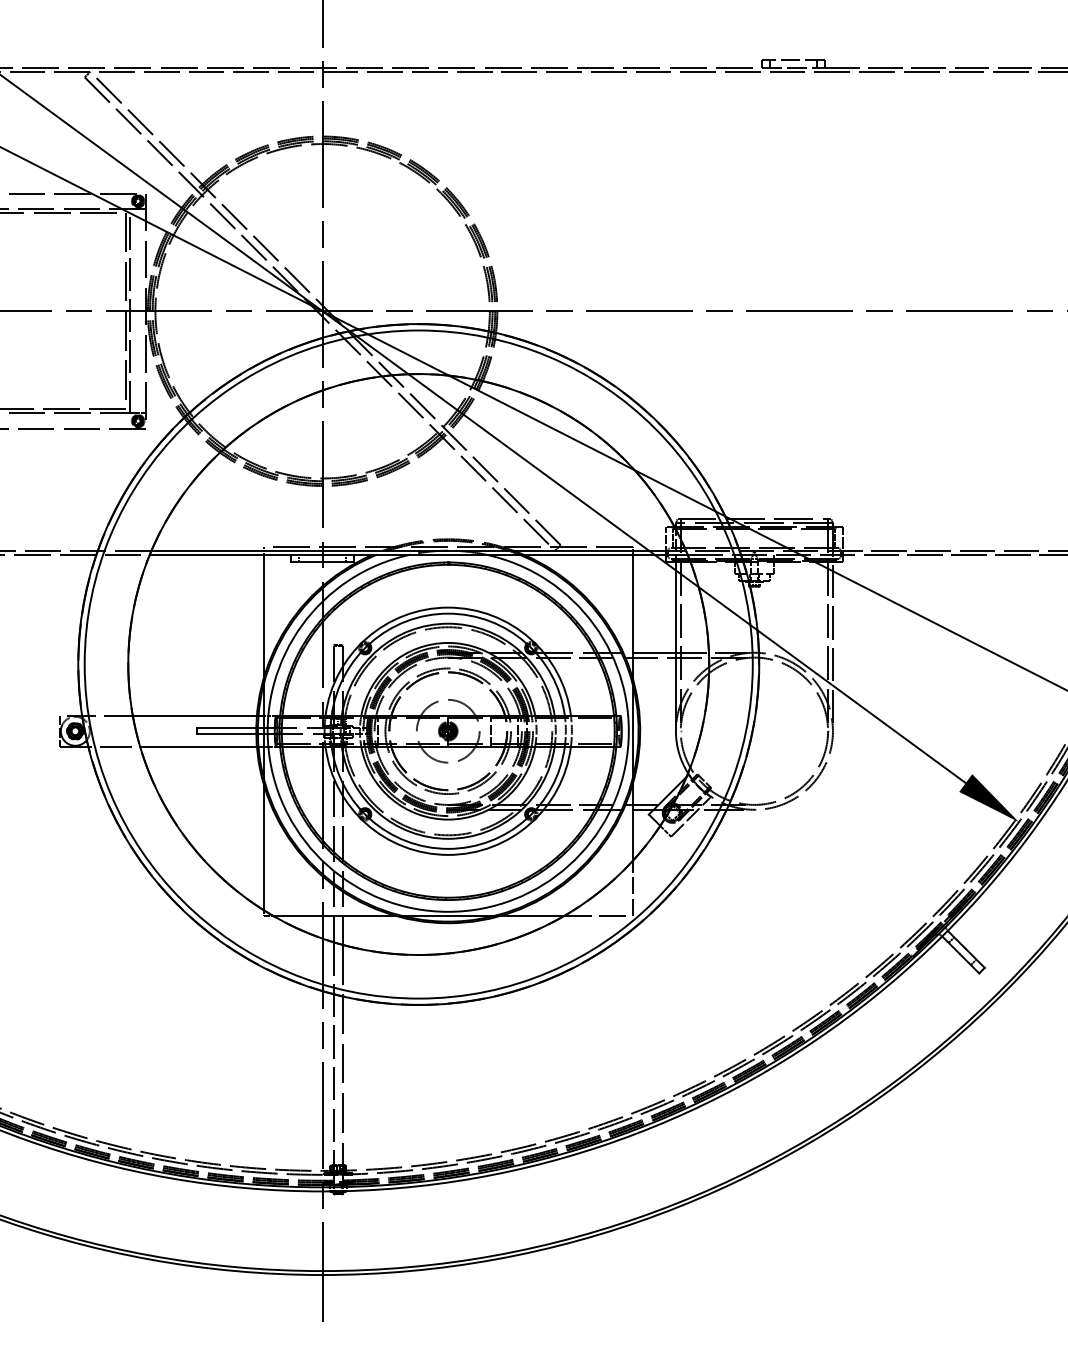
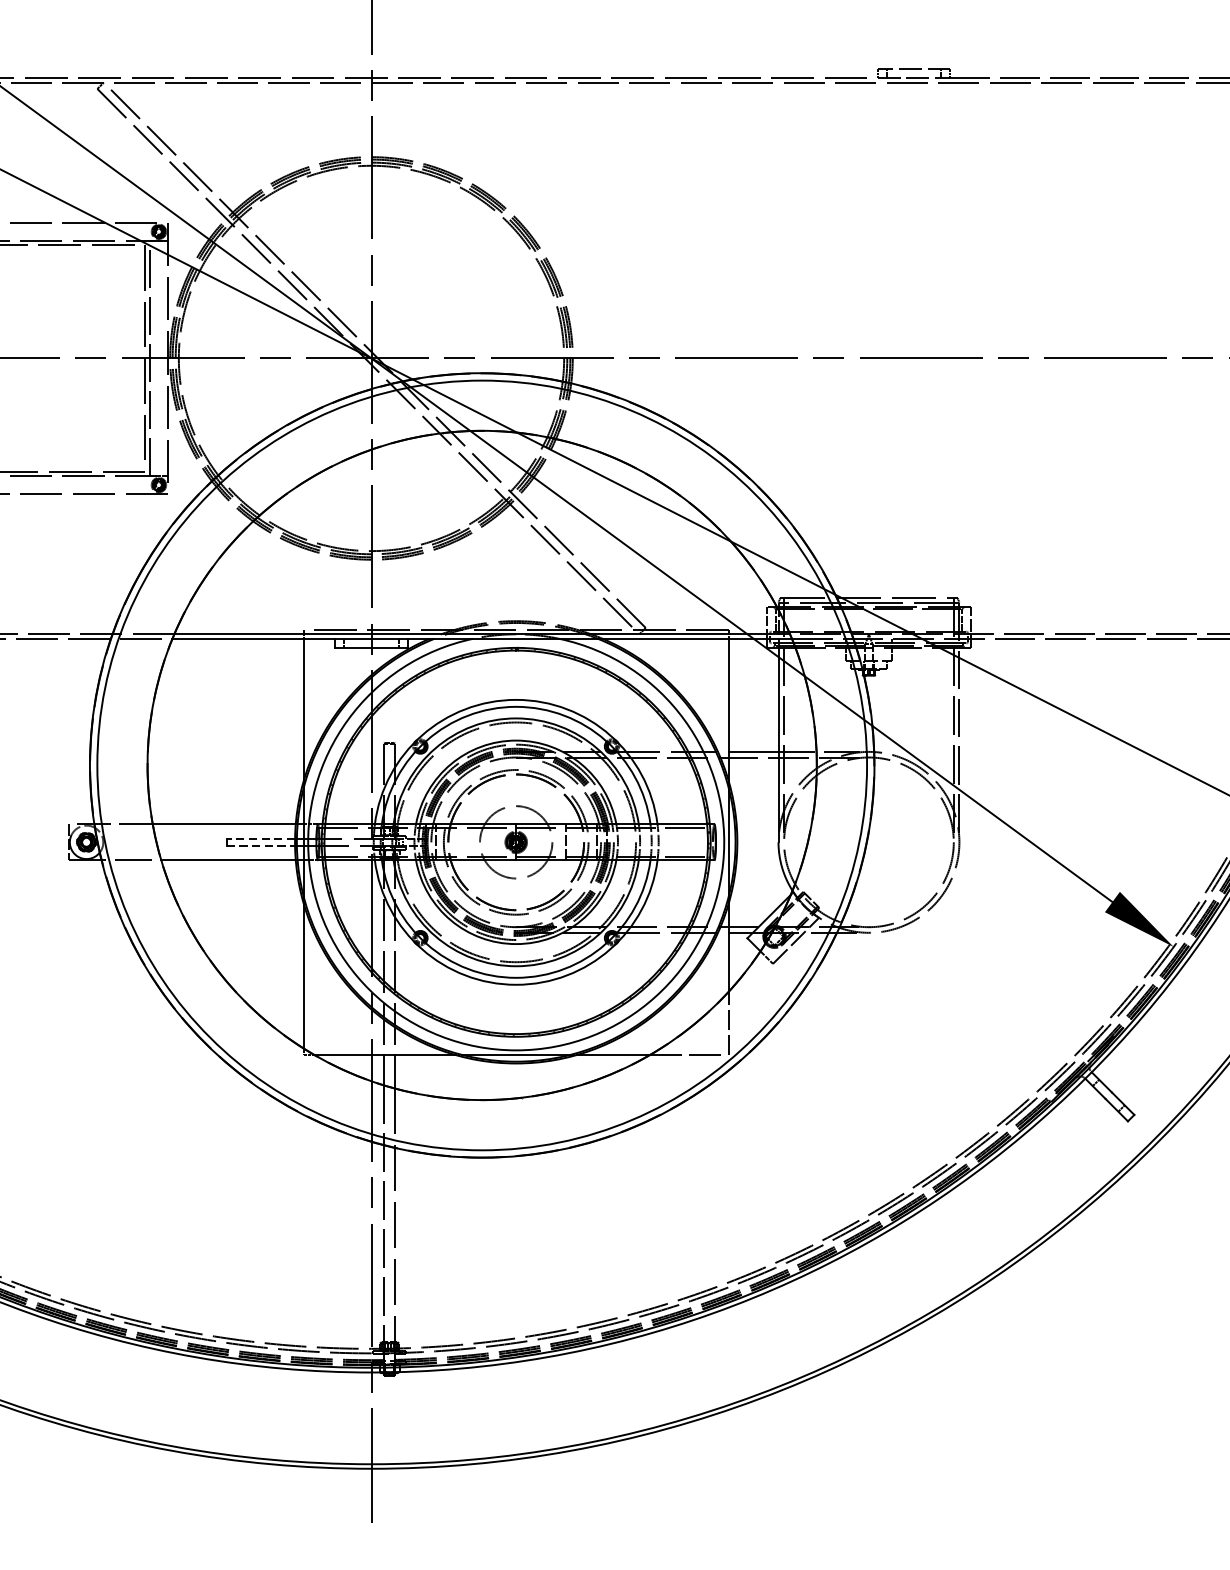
line: (226, 728) -> (260, 839), solid -> dashed
line: (226, 734) -> (260, 846), solid -> dashed

